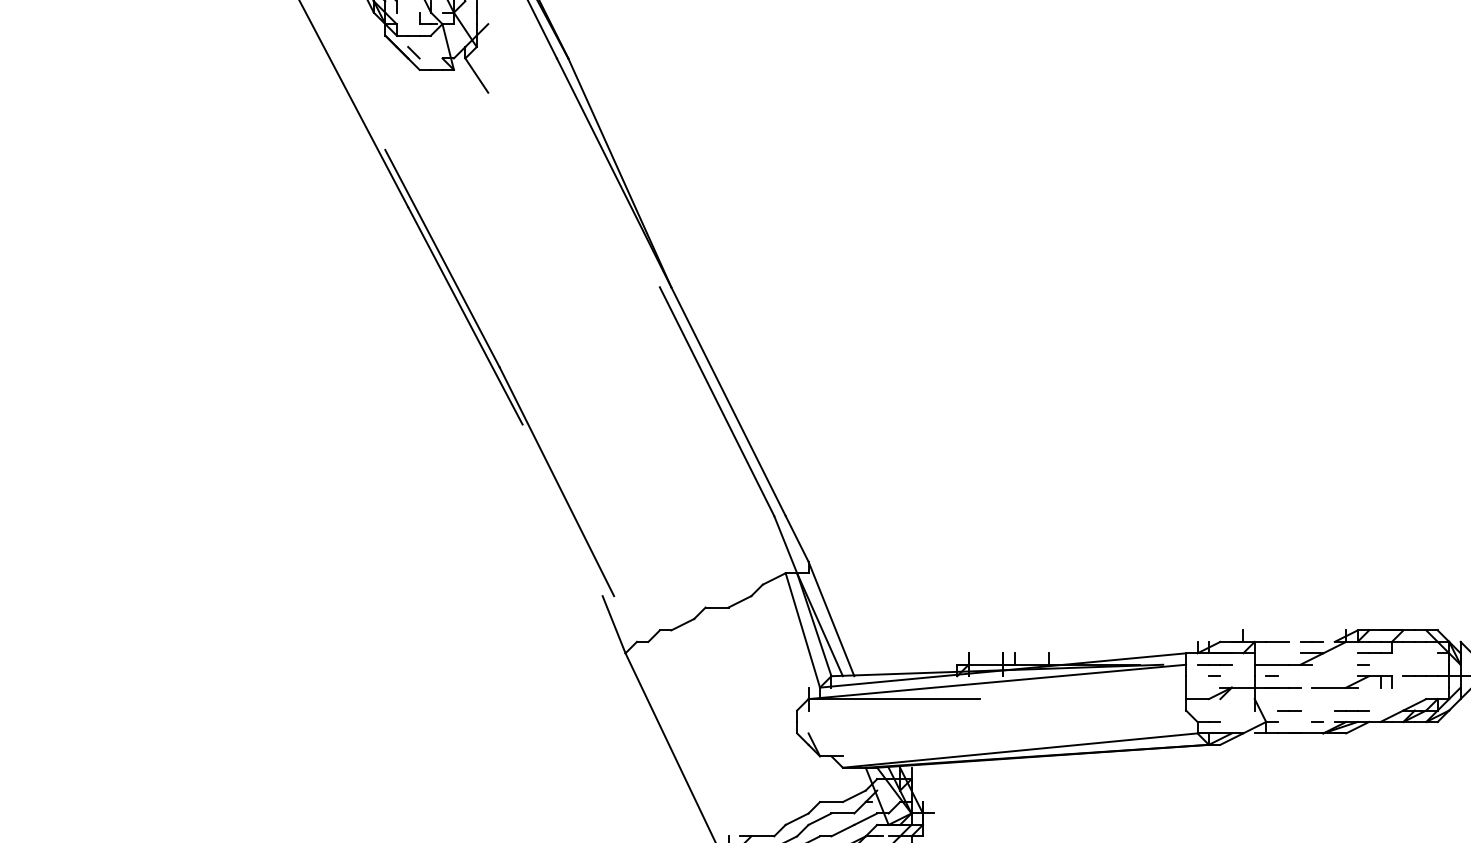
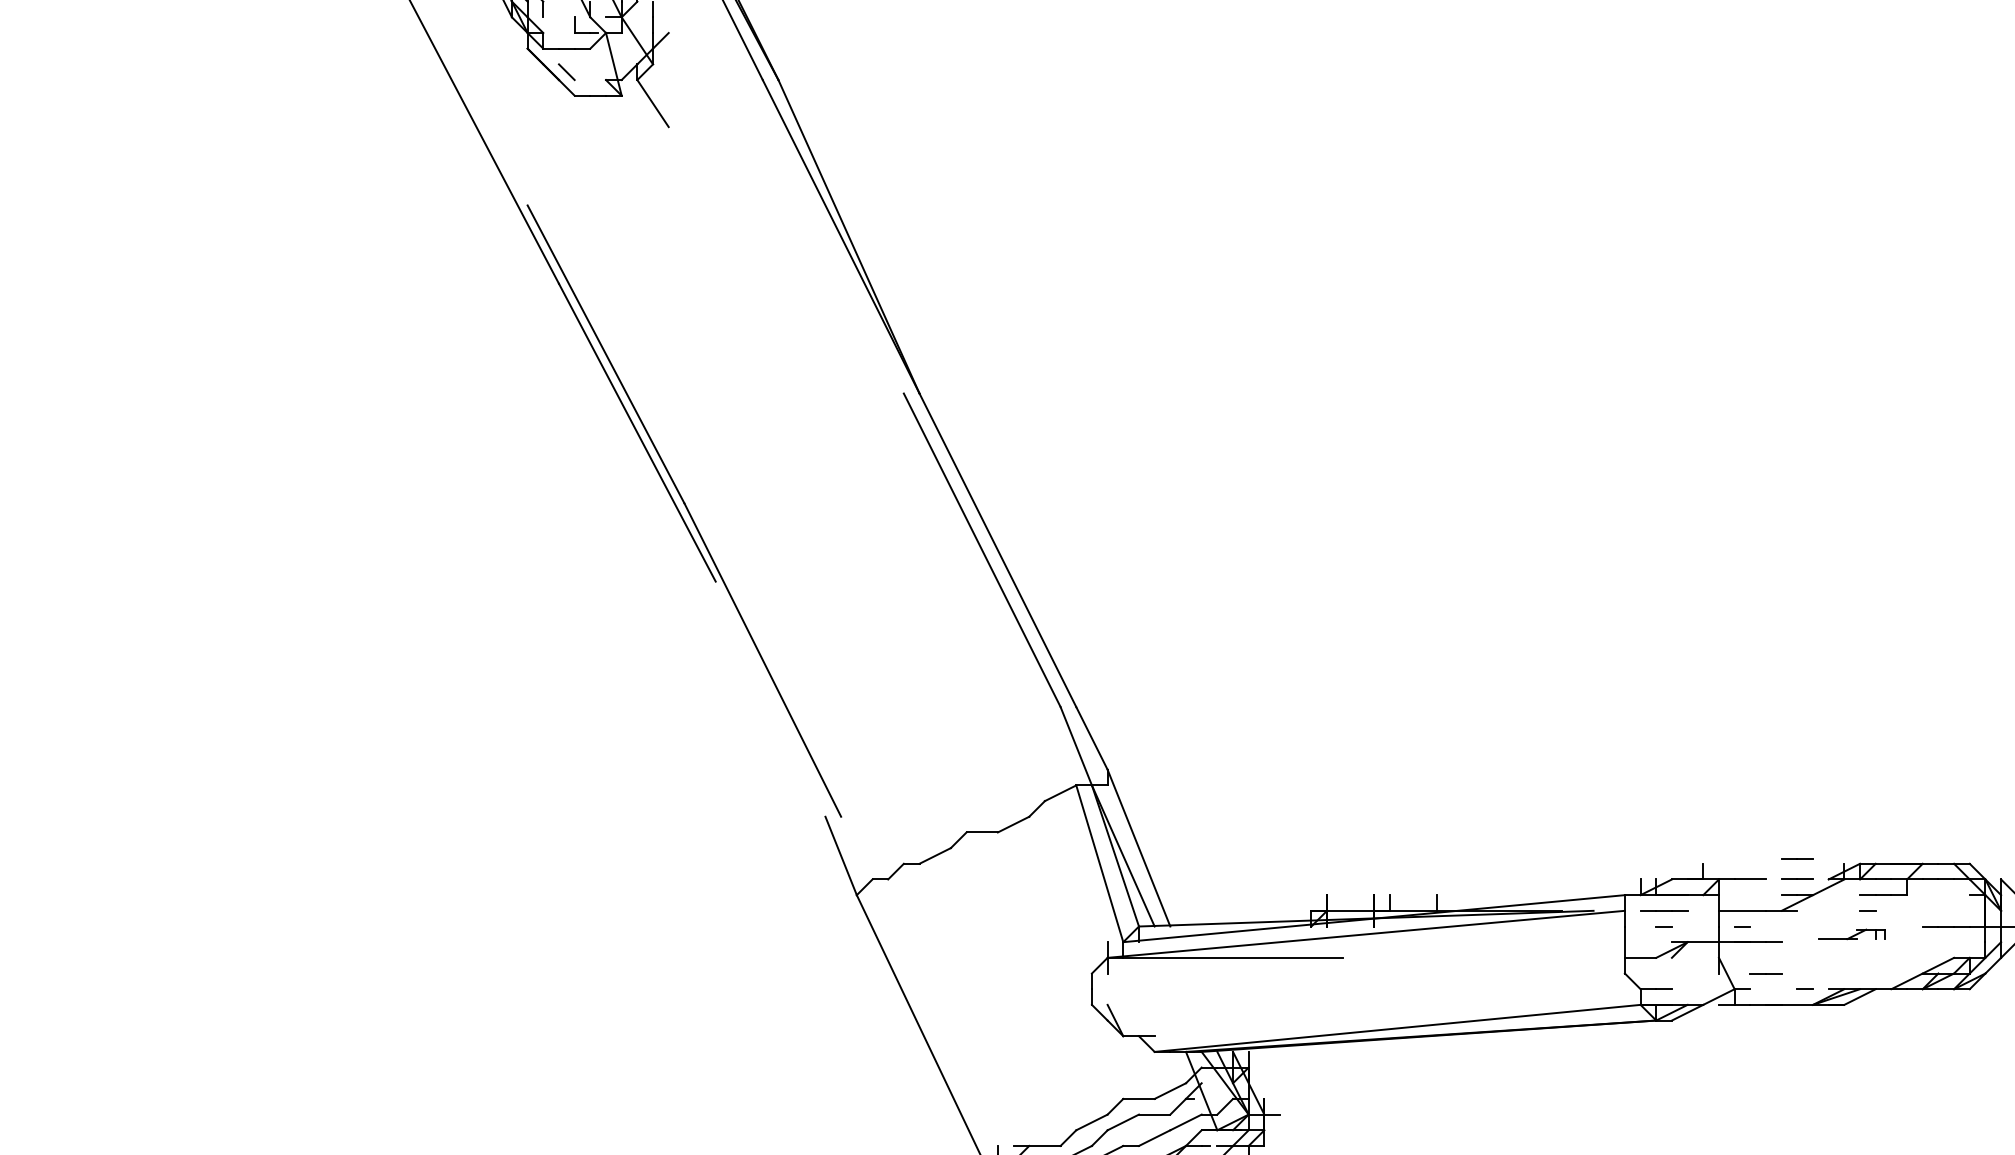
line: (1312, 626) -> (1797, 858), added
part: (1351, 682) -> (1851, 934), size x0.6
line: (1352, 710) -> (1852, 973), removed

